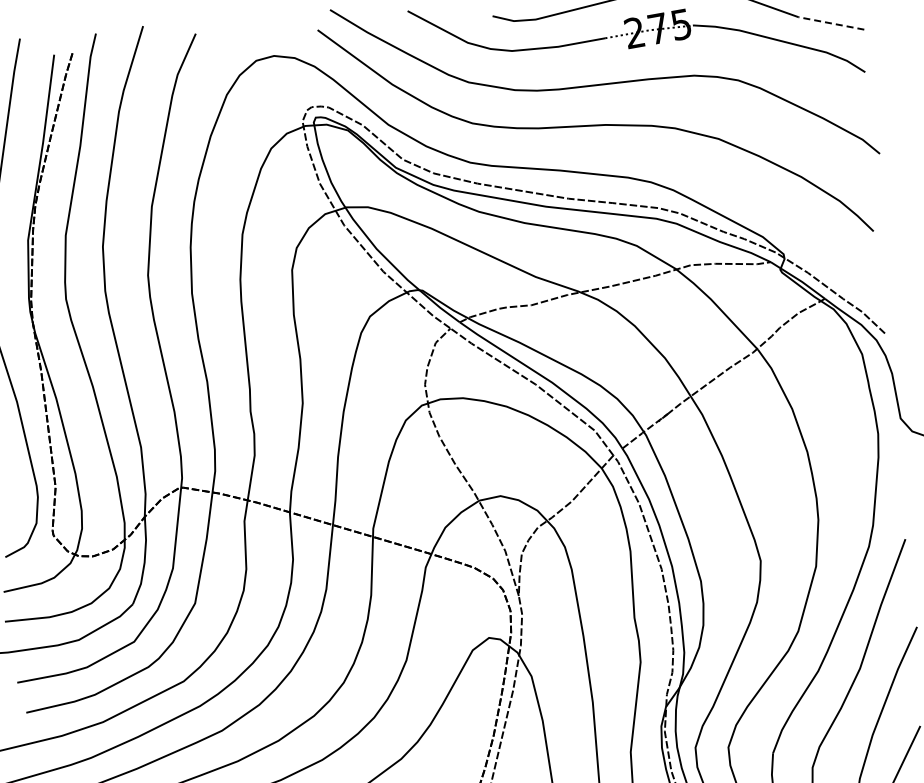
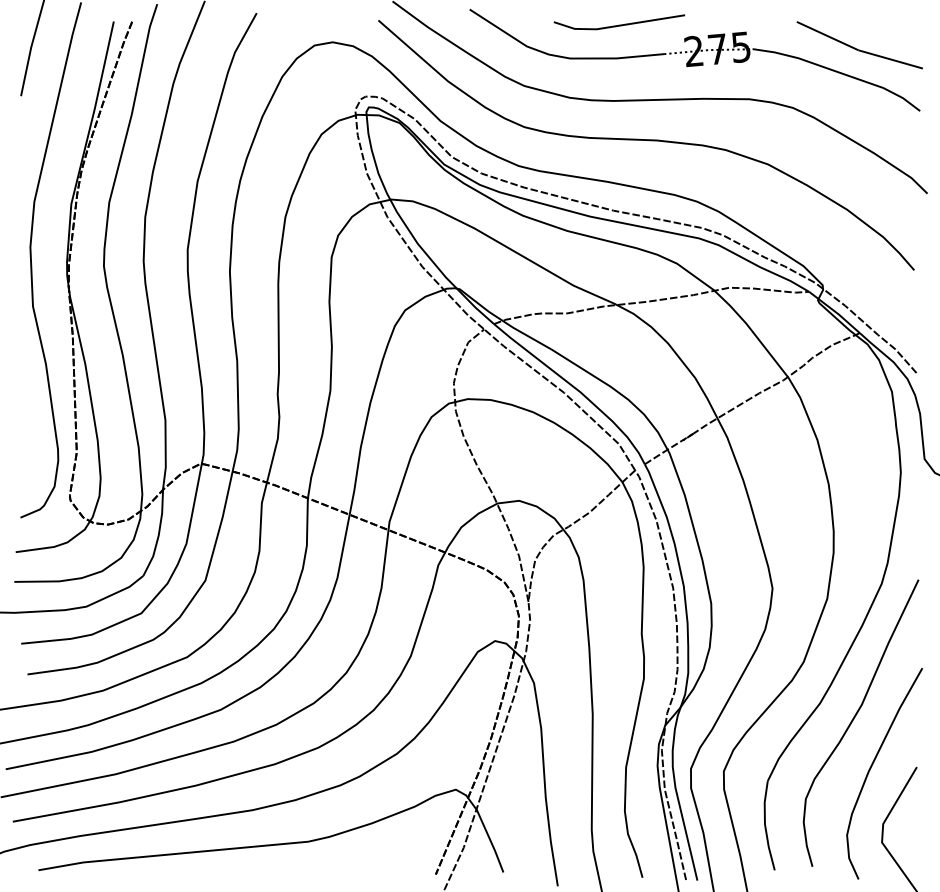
line: (831, 23) -> (890, 59), dashed -> solid

